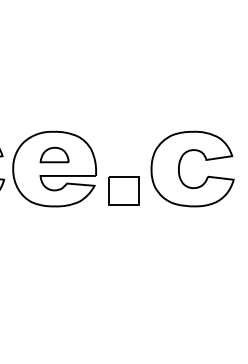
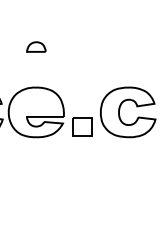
part: (54, 154) -> (36, 46), moved

